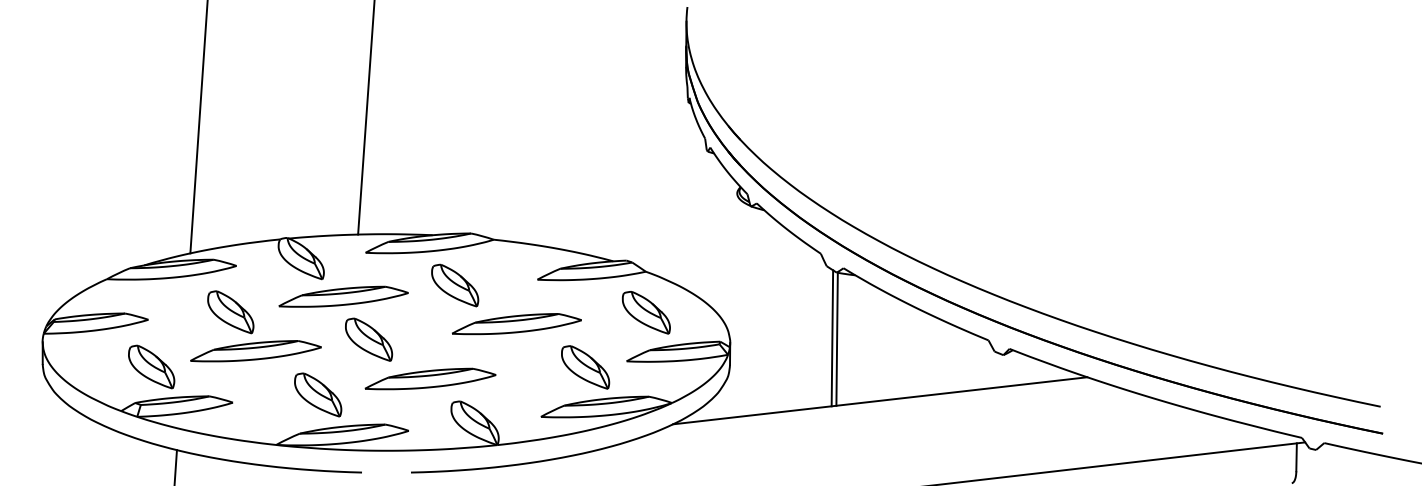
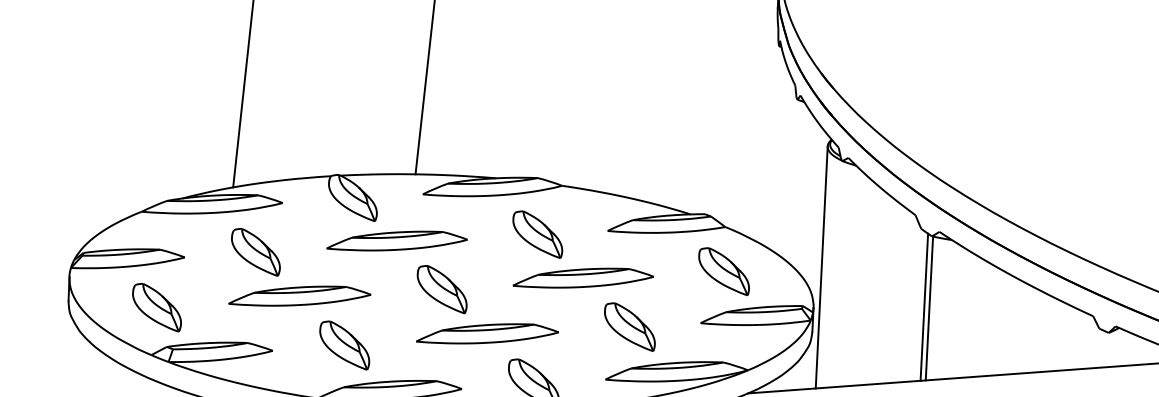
part: (455, 285) -> (538, 234), moved
line: (736, 305) -> (821, 267), added
part: (230, 312) -> (255, 252), moved
part: (369, 339) -> (442, 289), moved
part: (151, 366) -> (156, 306), moved
part: (585, 367) -> (629, 327), moved
part: (318, 394) -> (345, 344), moved

